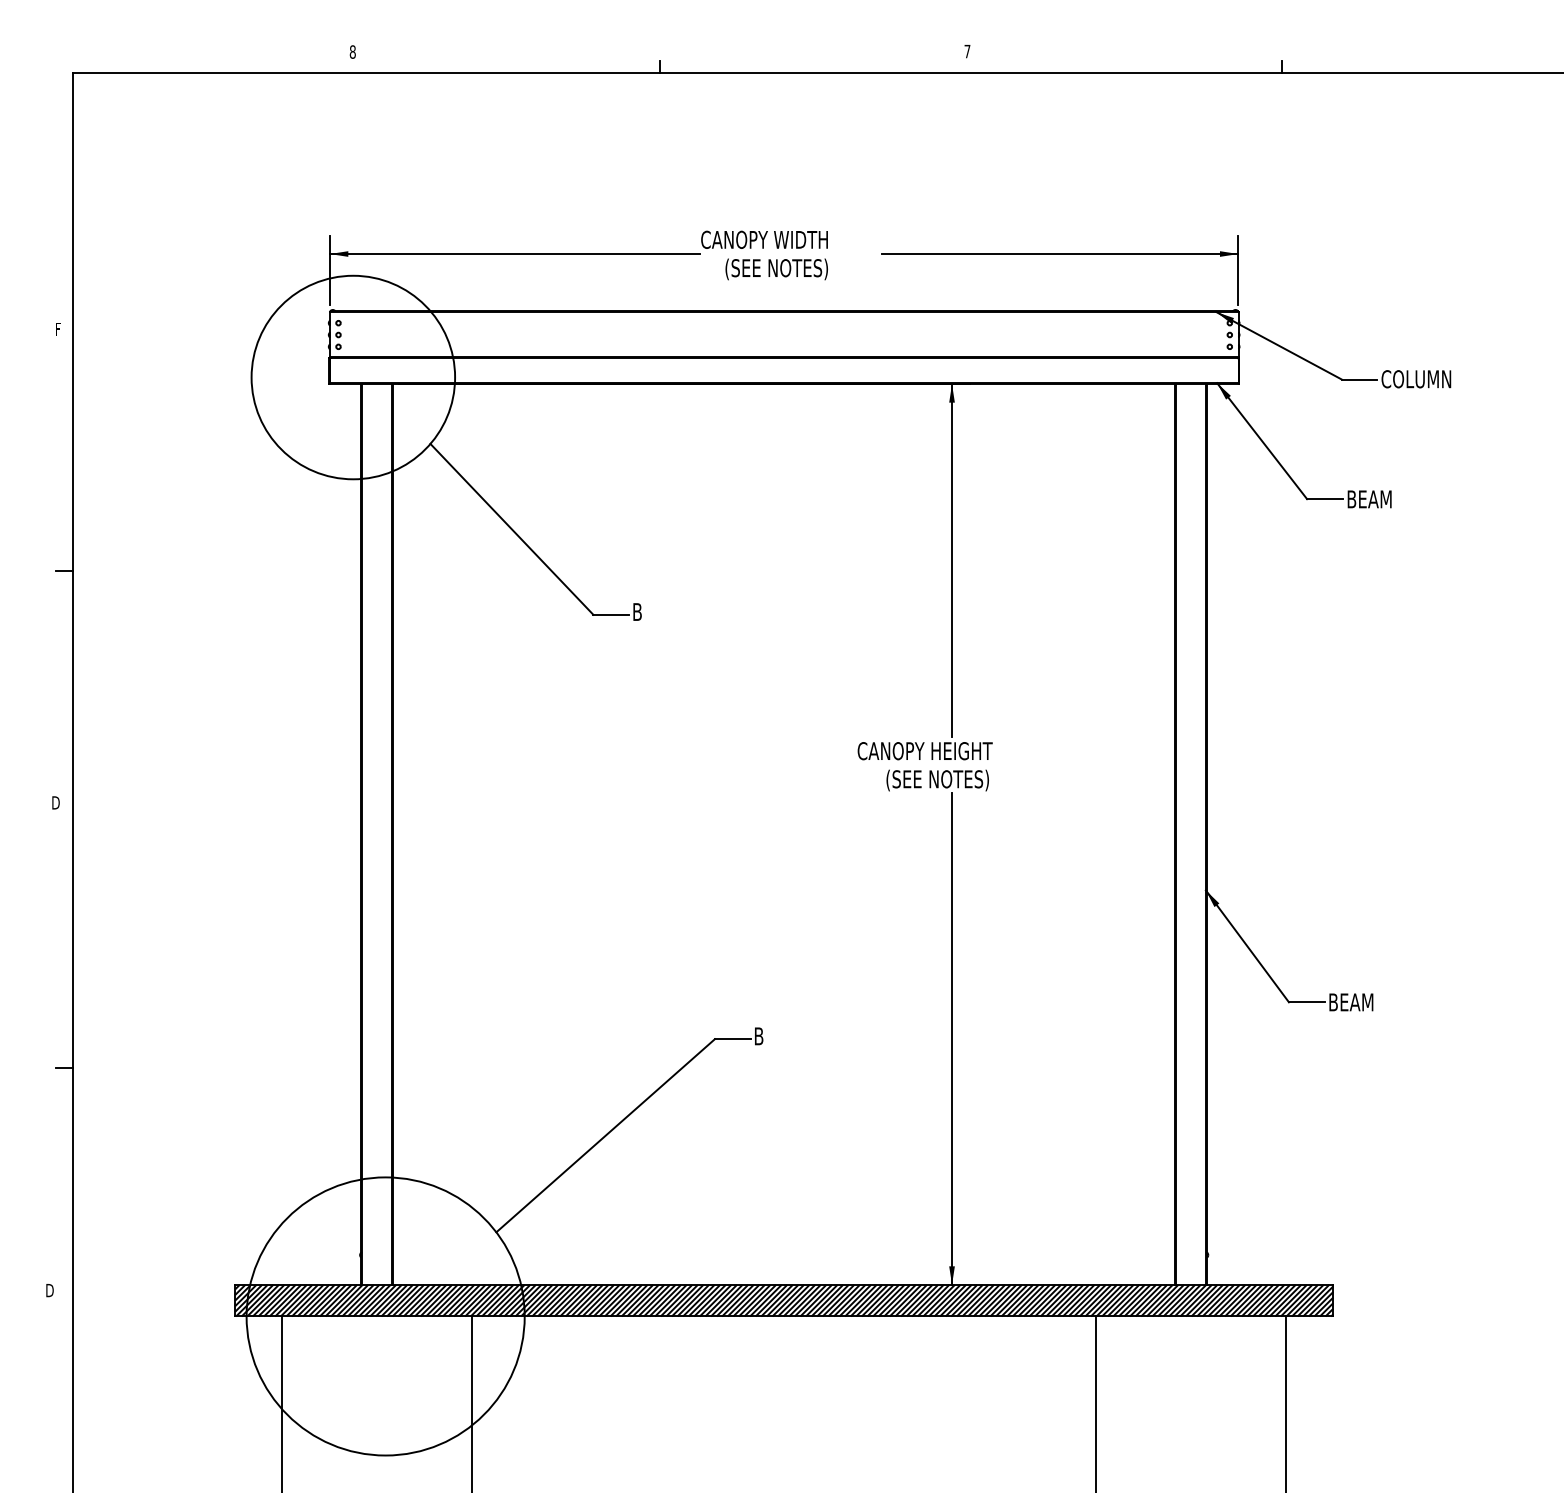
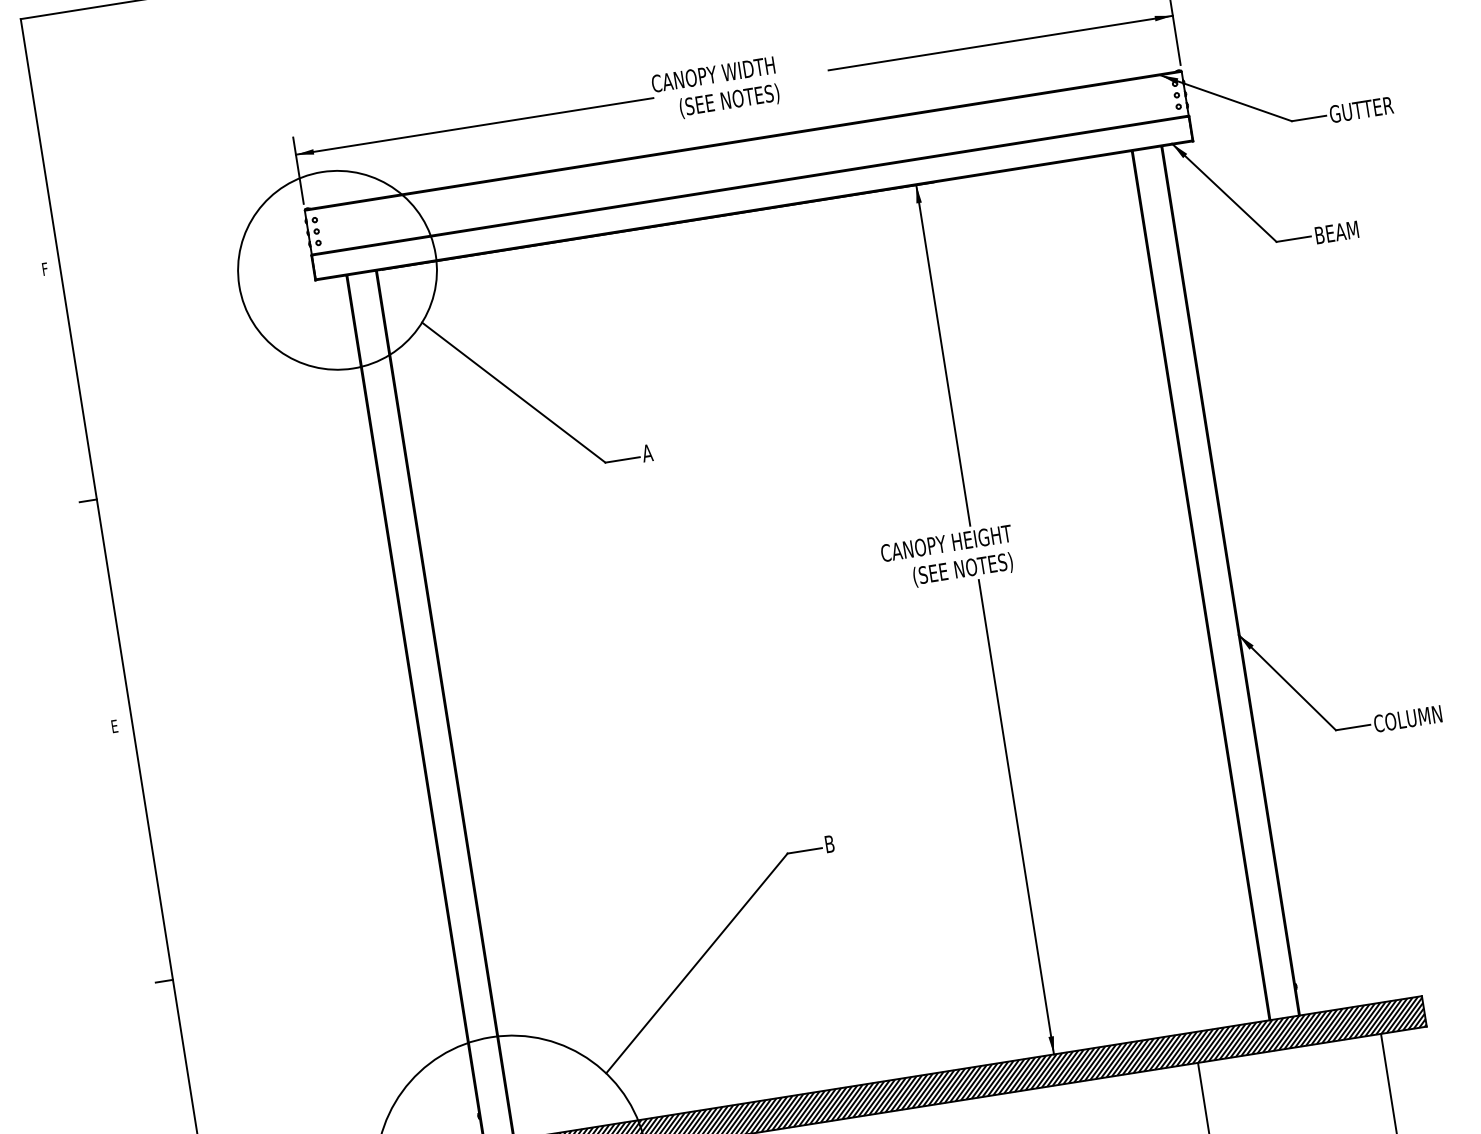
text: (1419, 379) -> (1366, 109), COLUMN -> GUTTER
text: (637, 611) -> (647, 452), B -> A
text: (55, 802) -> (115, 725), D -> E
text: (1363, 1002) -> (1407, 719), BEAM -> COLUMN

